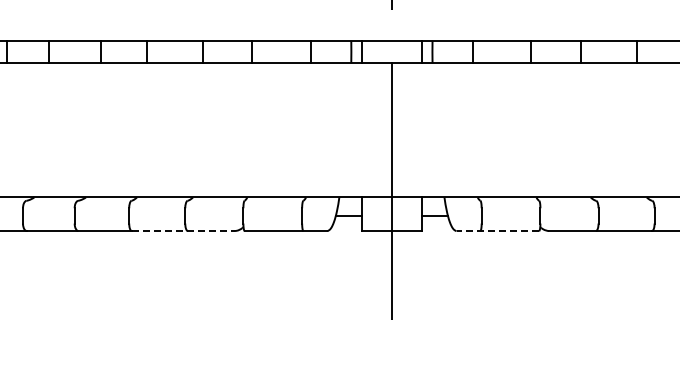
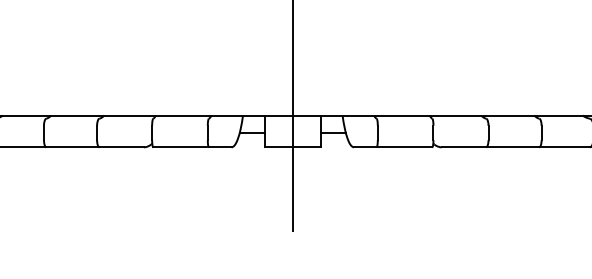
line: (183, 231) -> (95, 147), dashed -> solid
line: (497, 231) -> (392, 147), dashed -> solid

